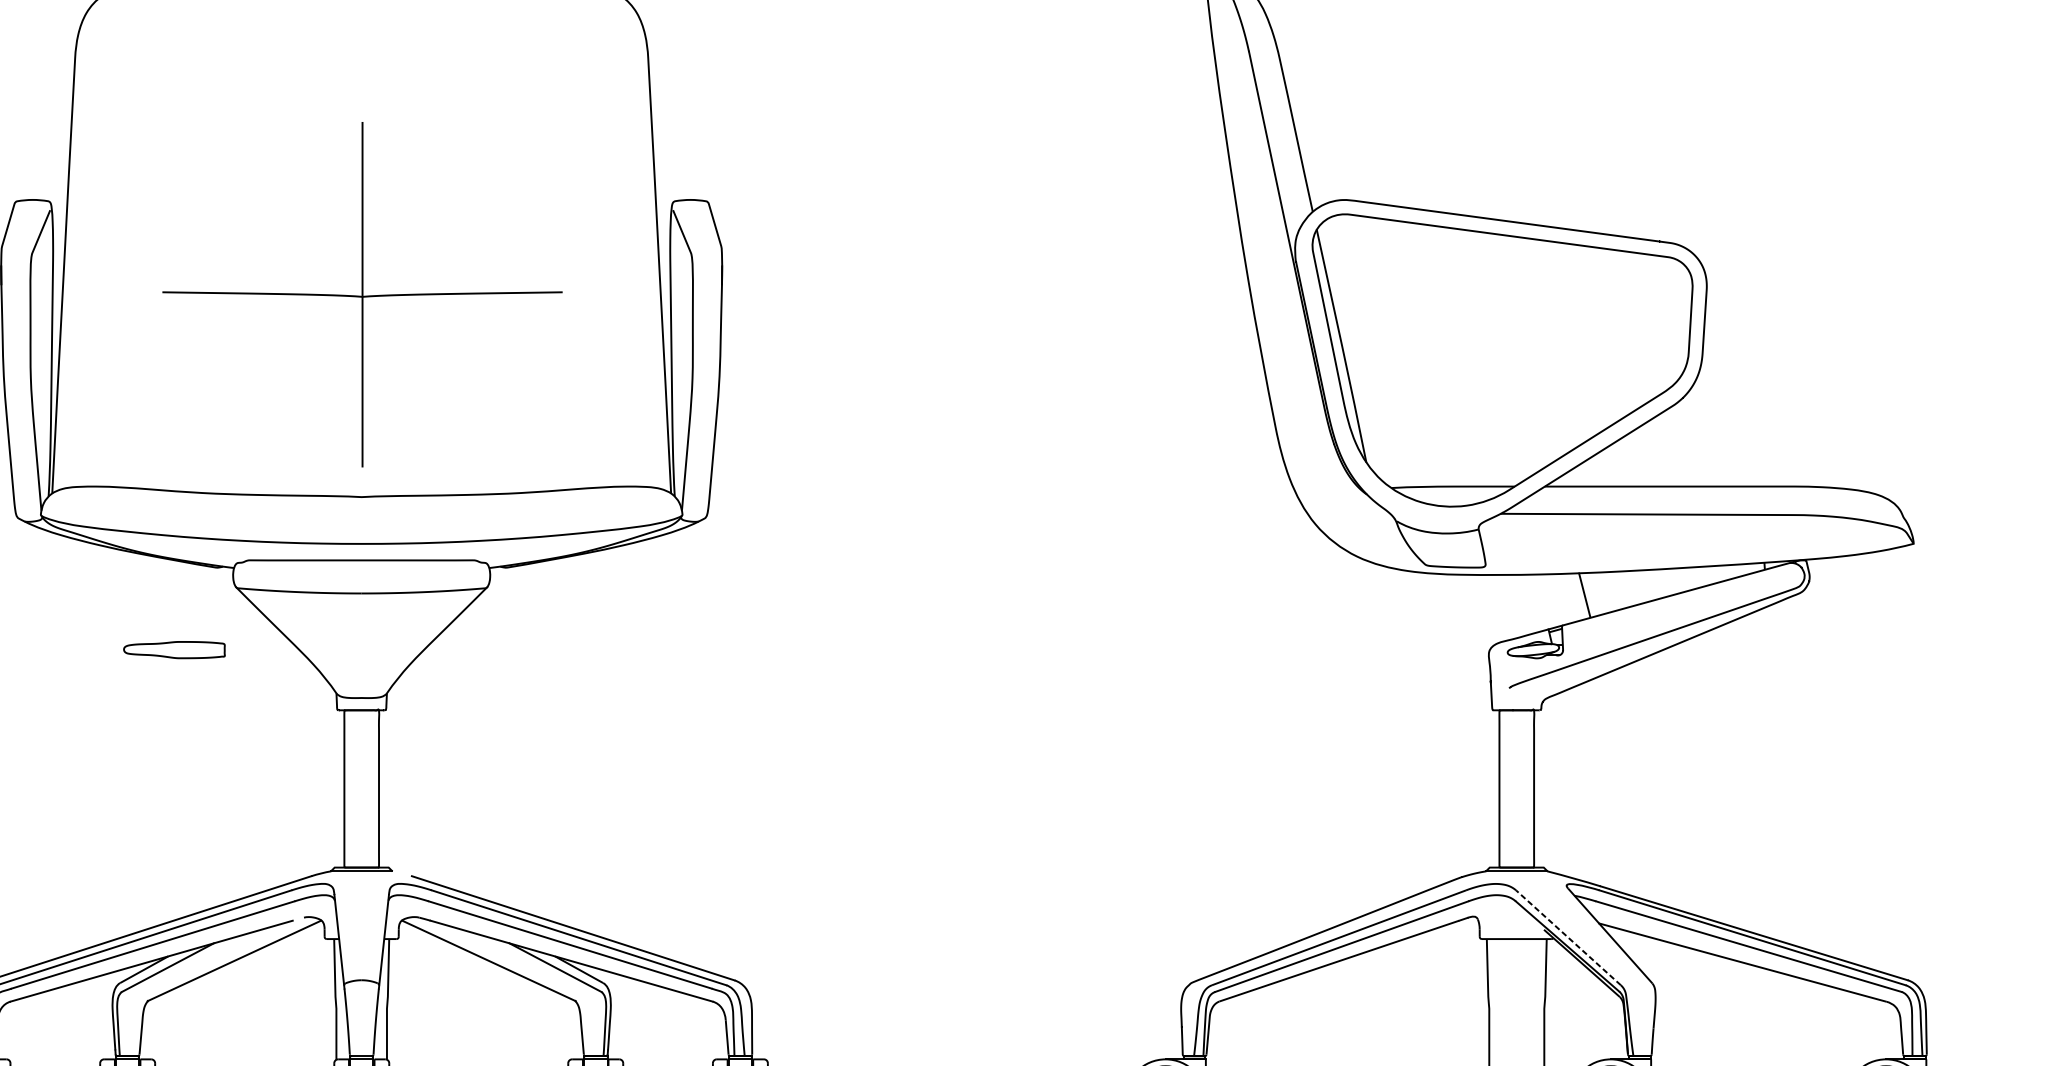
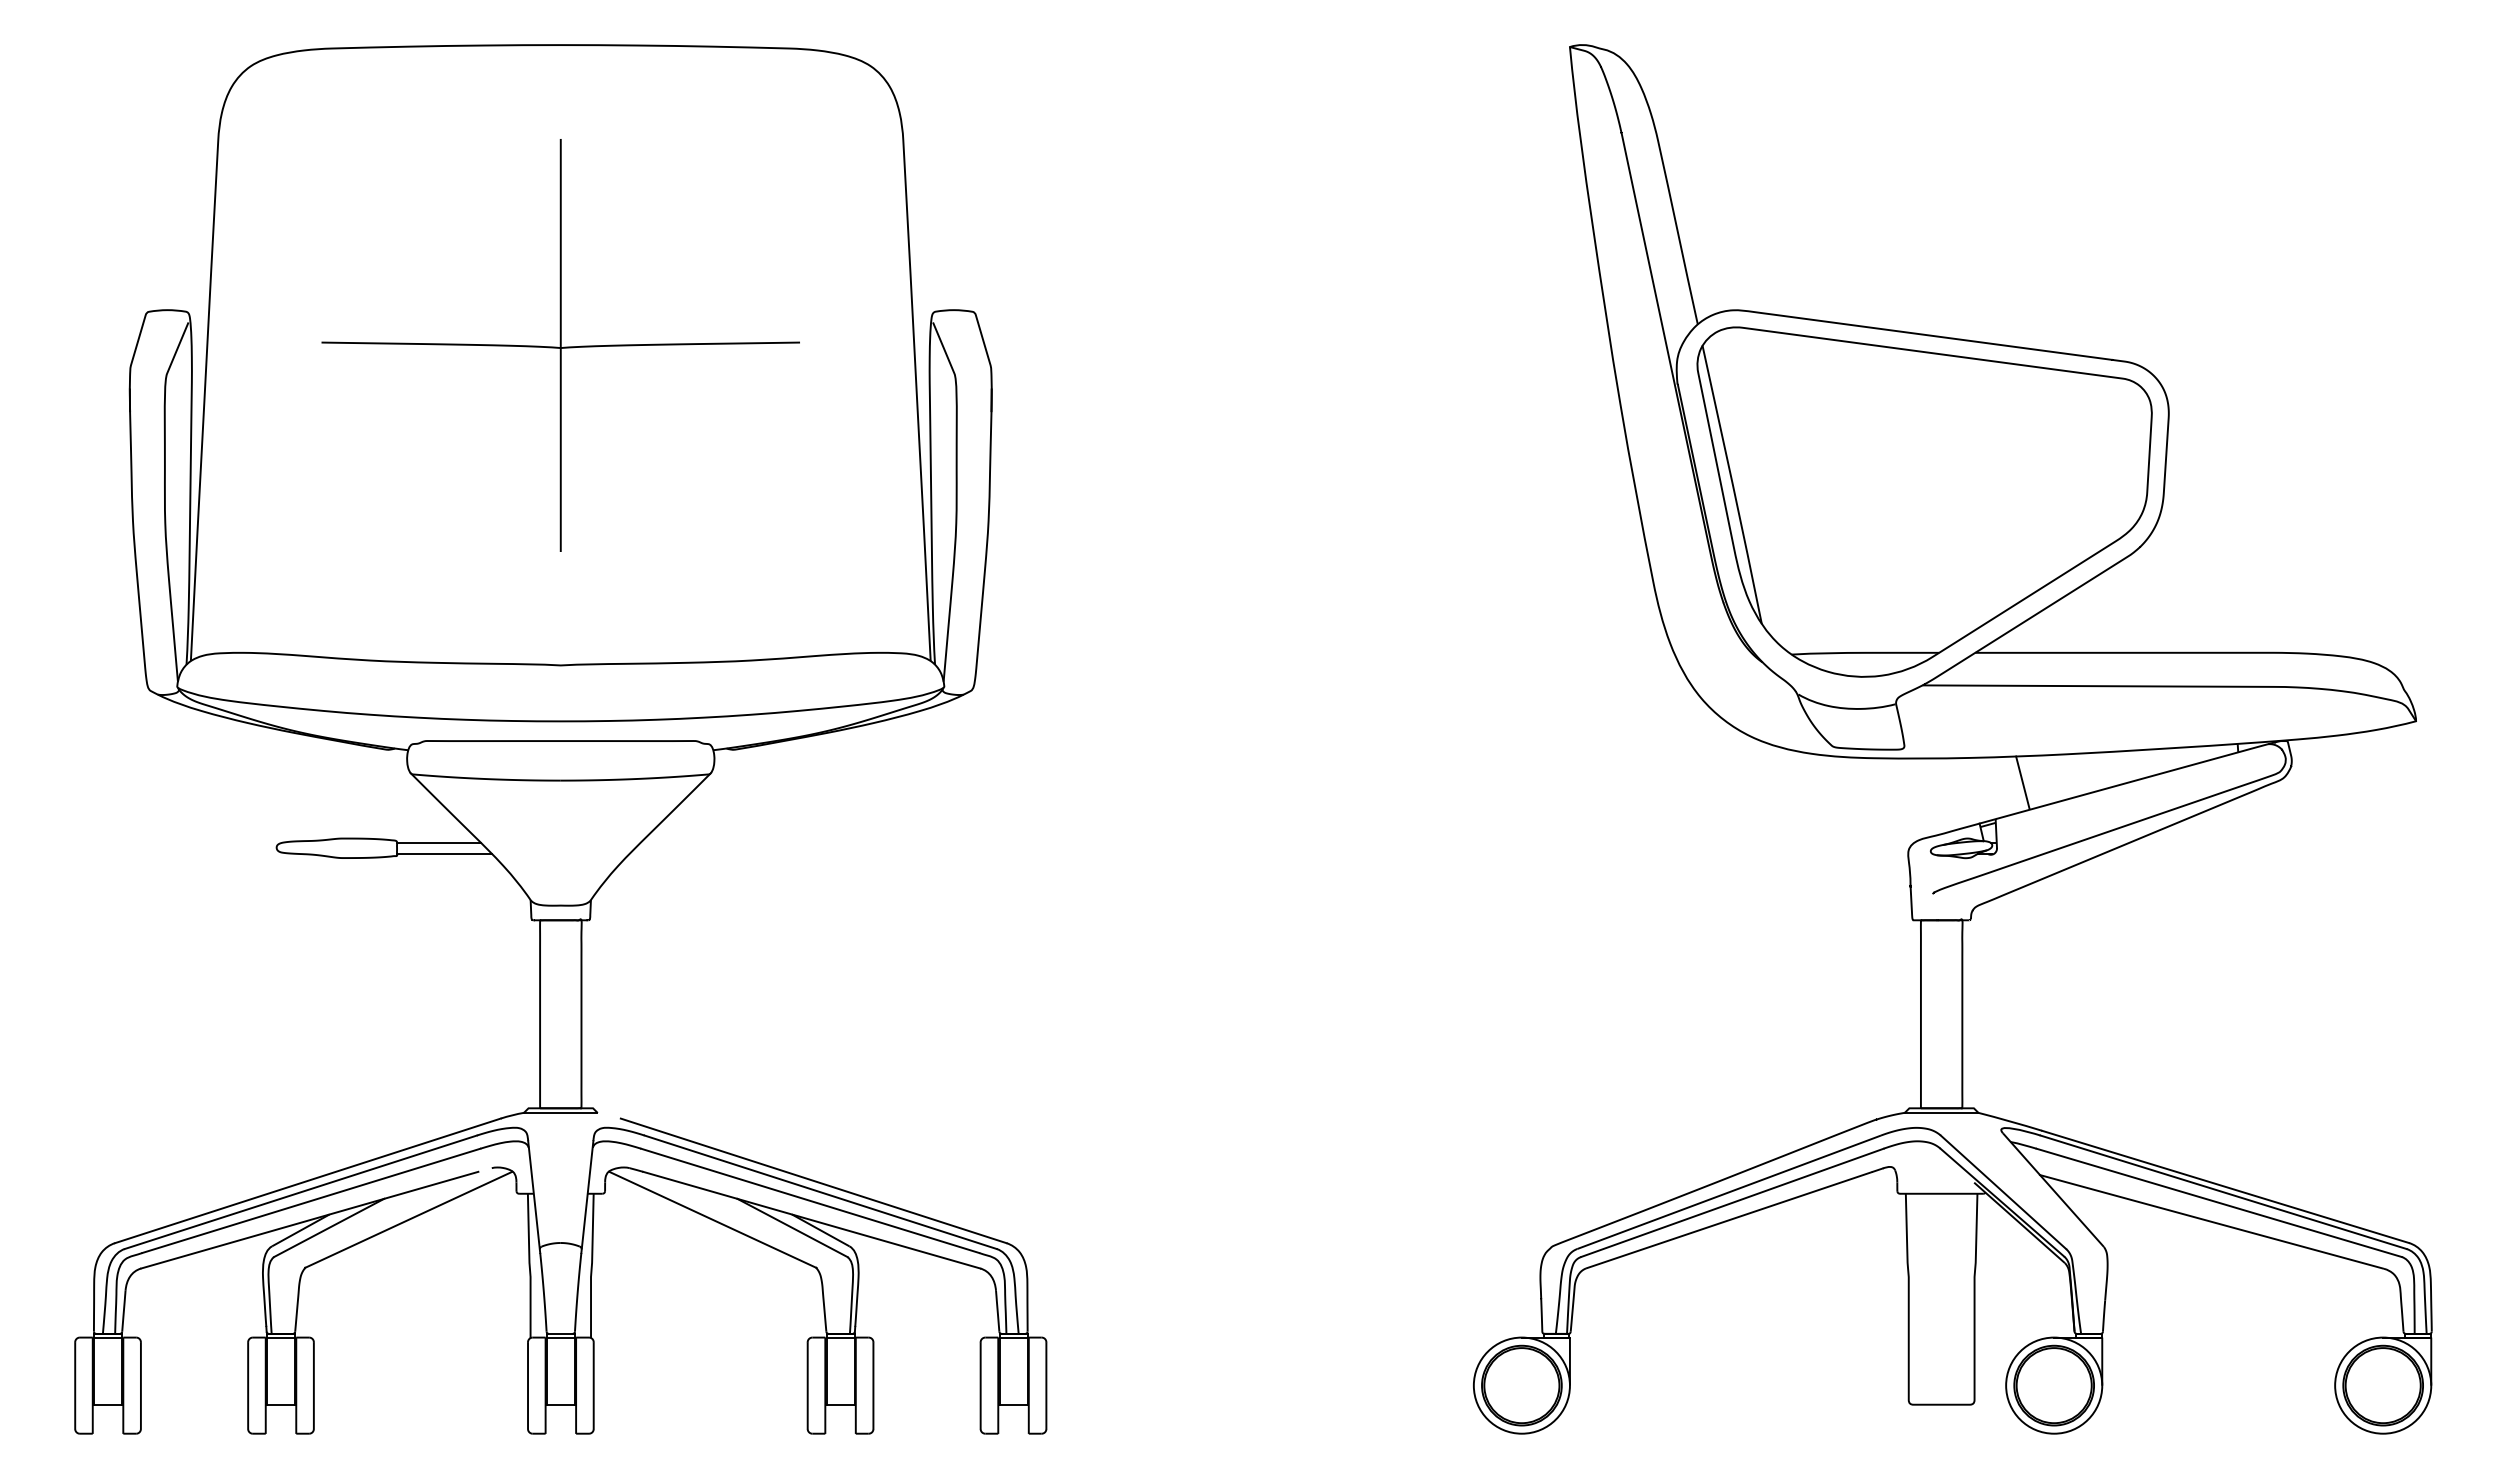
part: (362, 294) -> (560, 345), moved
line: (259, 645) -> (438, 842), added
line: (264, 655) -> (444, 854), added
line: (1568, 938) -> (2003, 1192), dashed -> solid

